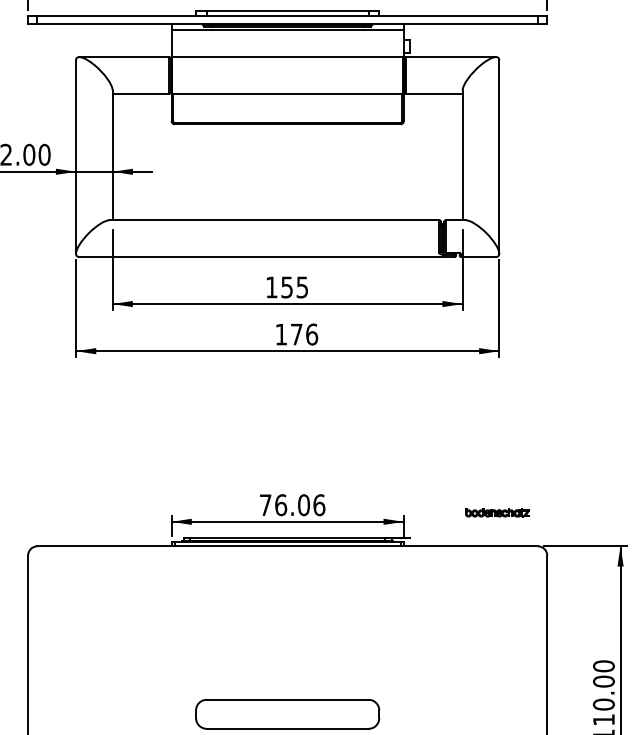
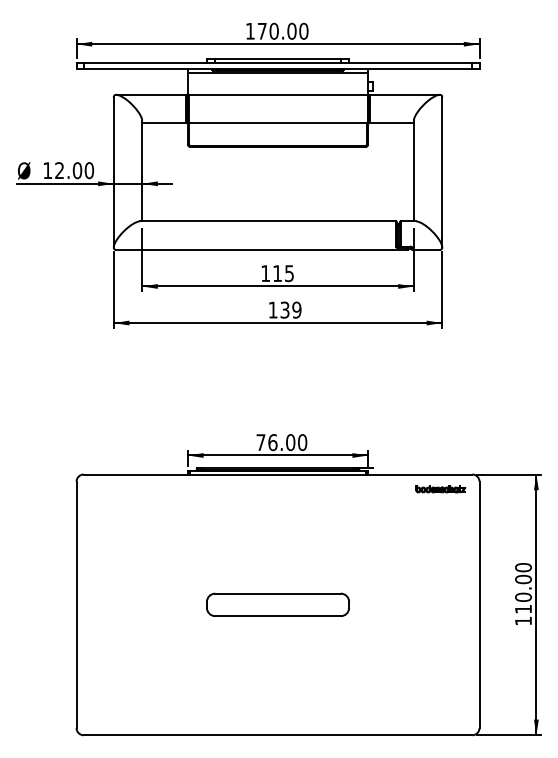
text: (286, 287) -> (277, 273), 155 -> 115
text: (303, 333) -> (290, 309), 176 -> 139
text: (319, 505) -> (302, 442), 76.06 -> 76.00
part: (496, 512) -> (440, 489), moved

